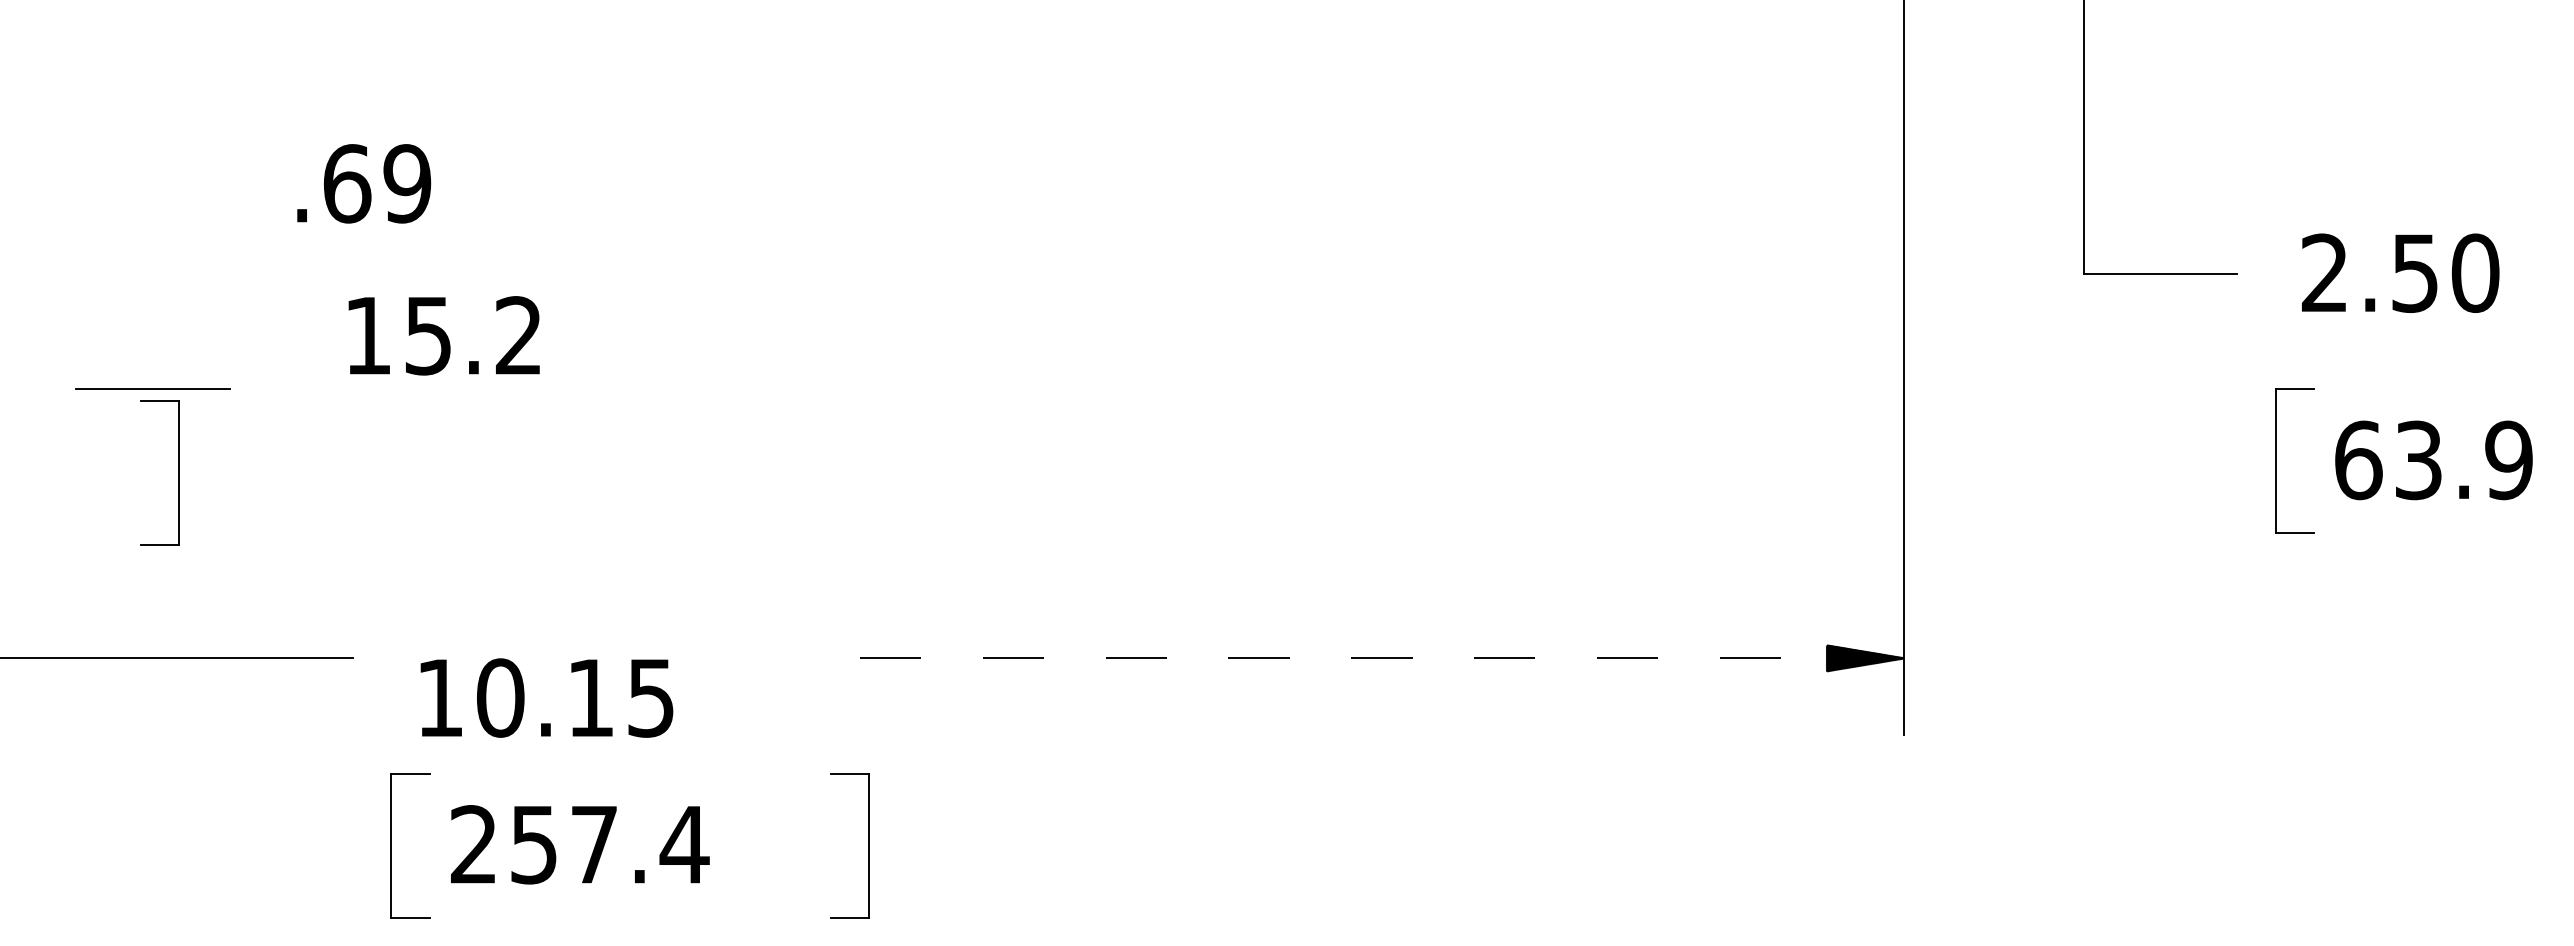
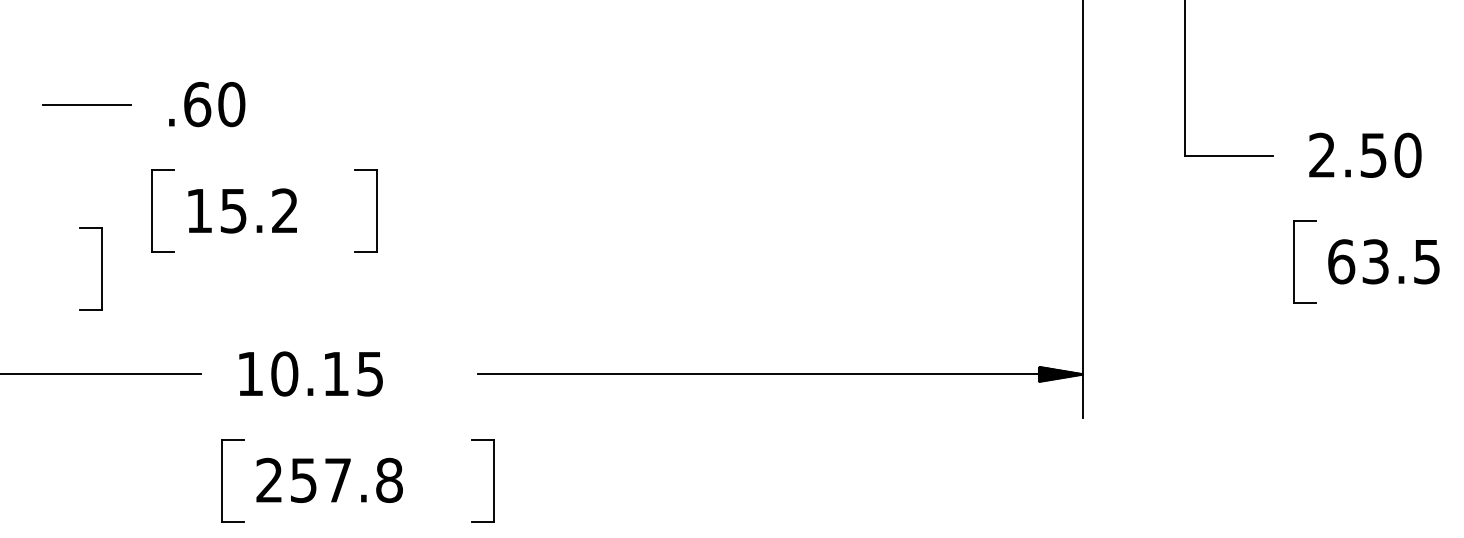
text: (407, 183) -> (231, 104), .69 -> .60
text: (443, 334) -> (242, 210), moved
part: (268, 370) -> (152, 210), added
part: (661, 370) -> (376, 210), added
line: (152, 387) -> (86, 104), moved
text: (2508, 459) -> (1426, 261), 63.9 -> 63.5
line: (1372, 658) -> (780, 374), dashed -> solid
text: (545, 697) -> (310, 373), moved
text: (684, 844) -> (389, 480), 257.4 -> 257.8

